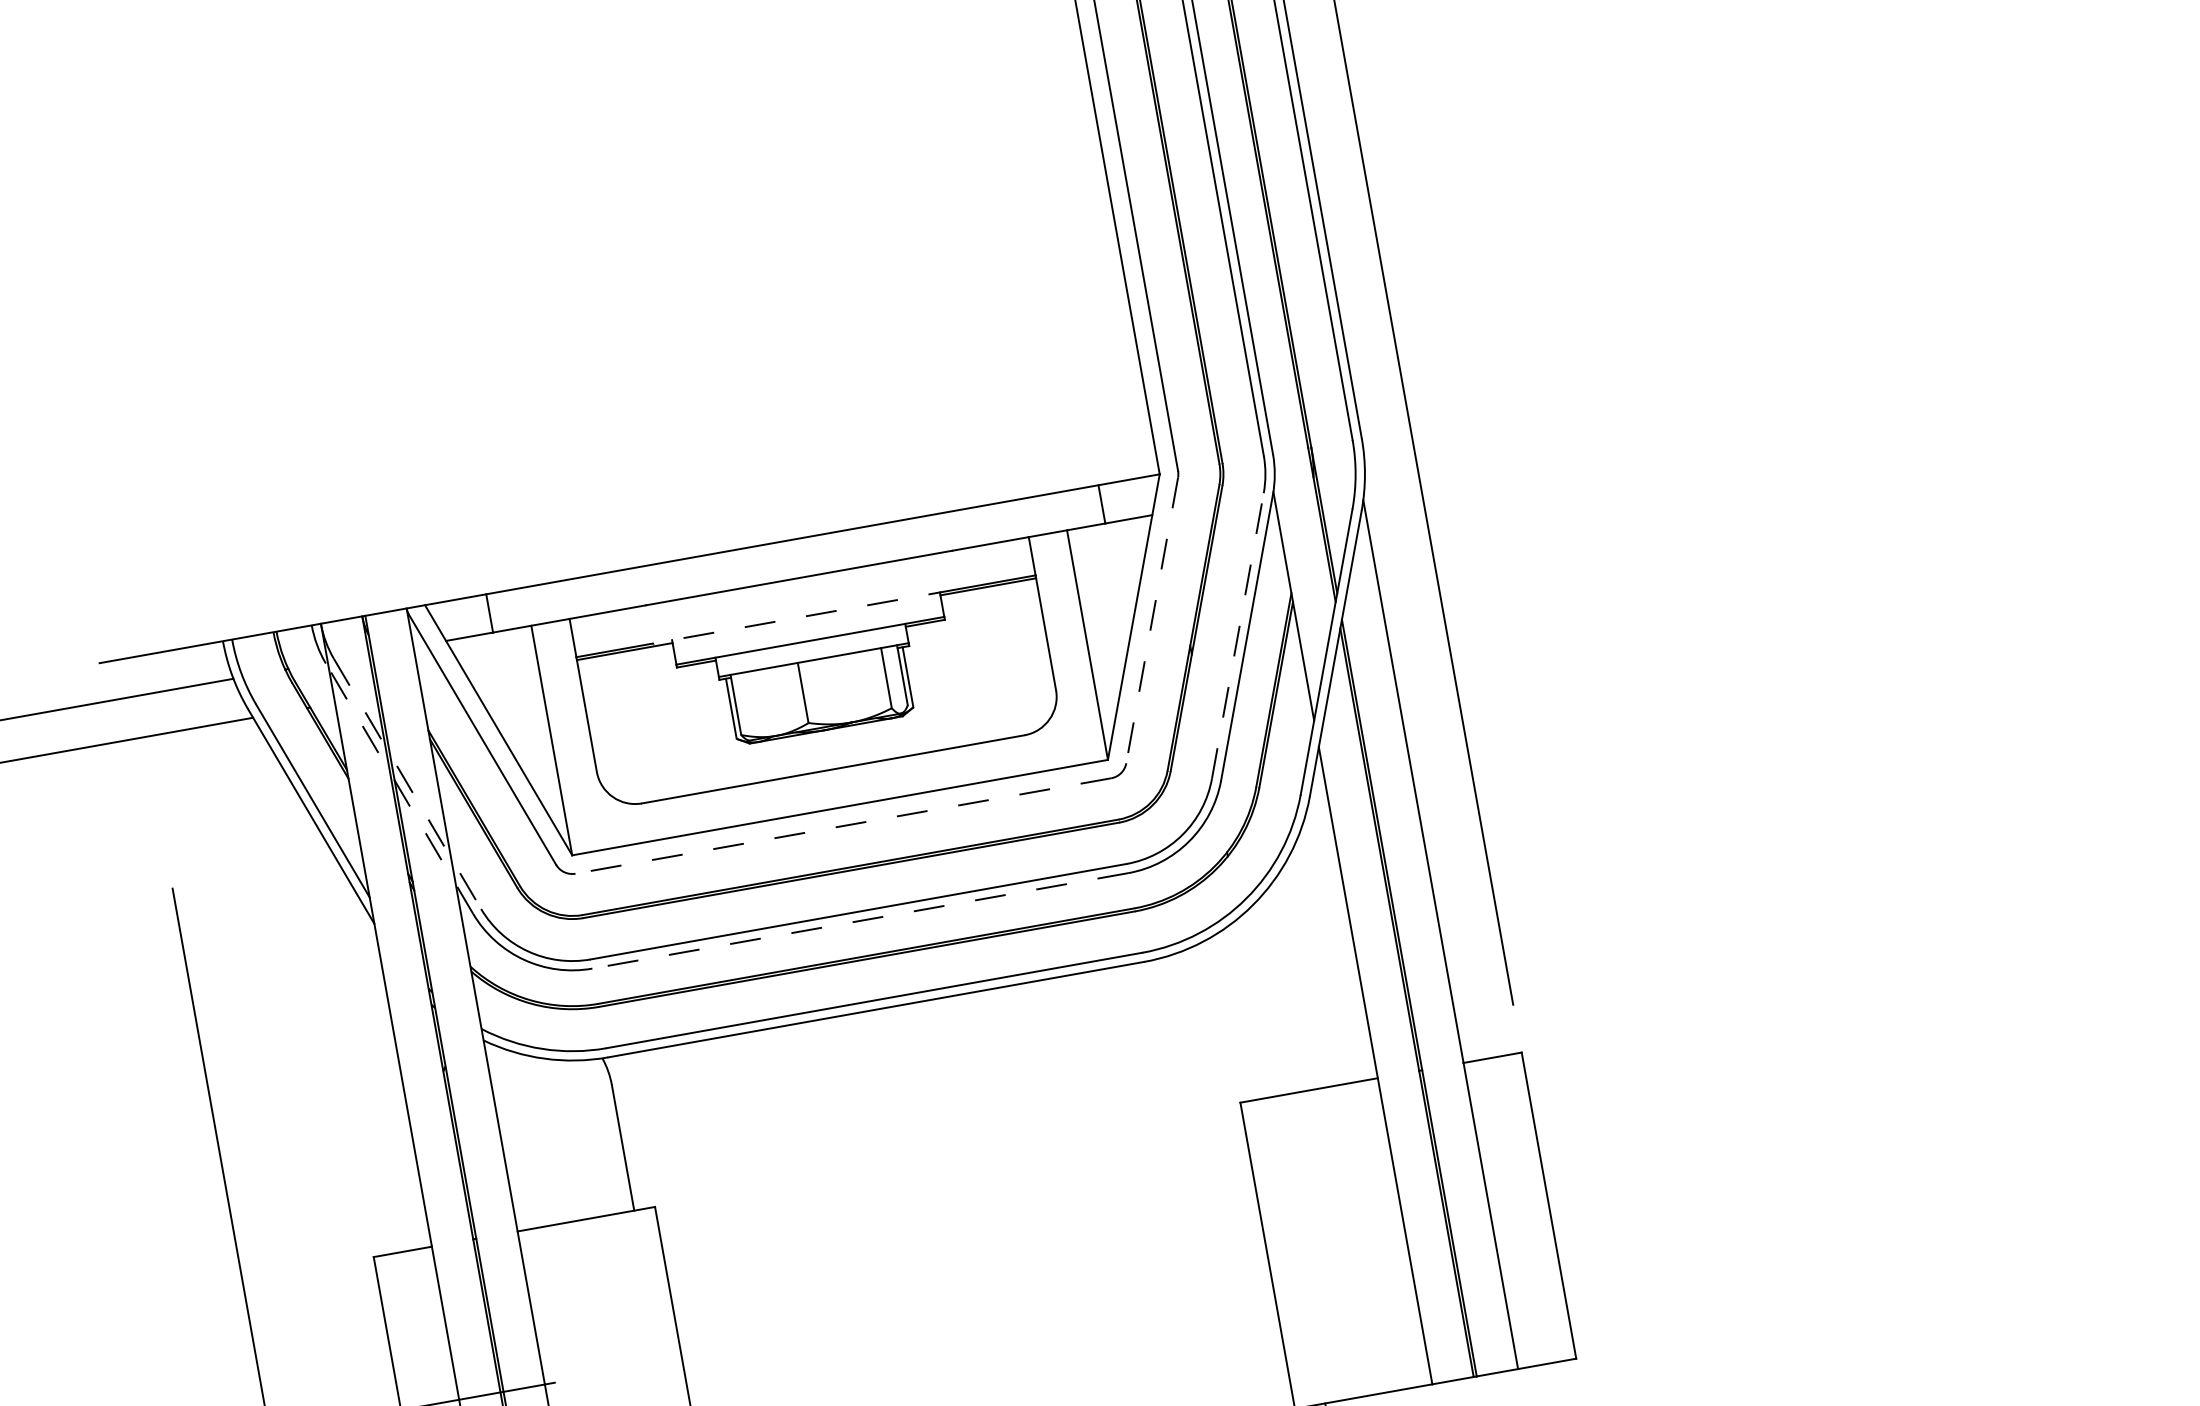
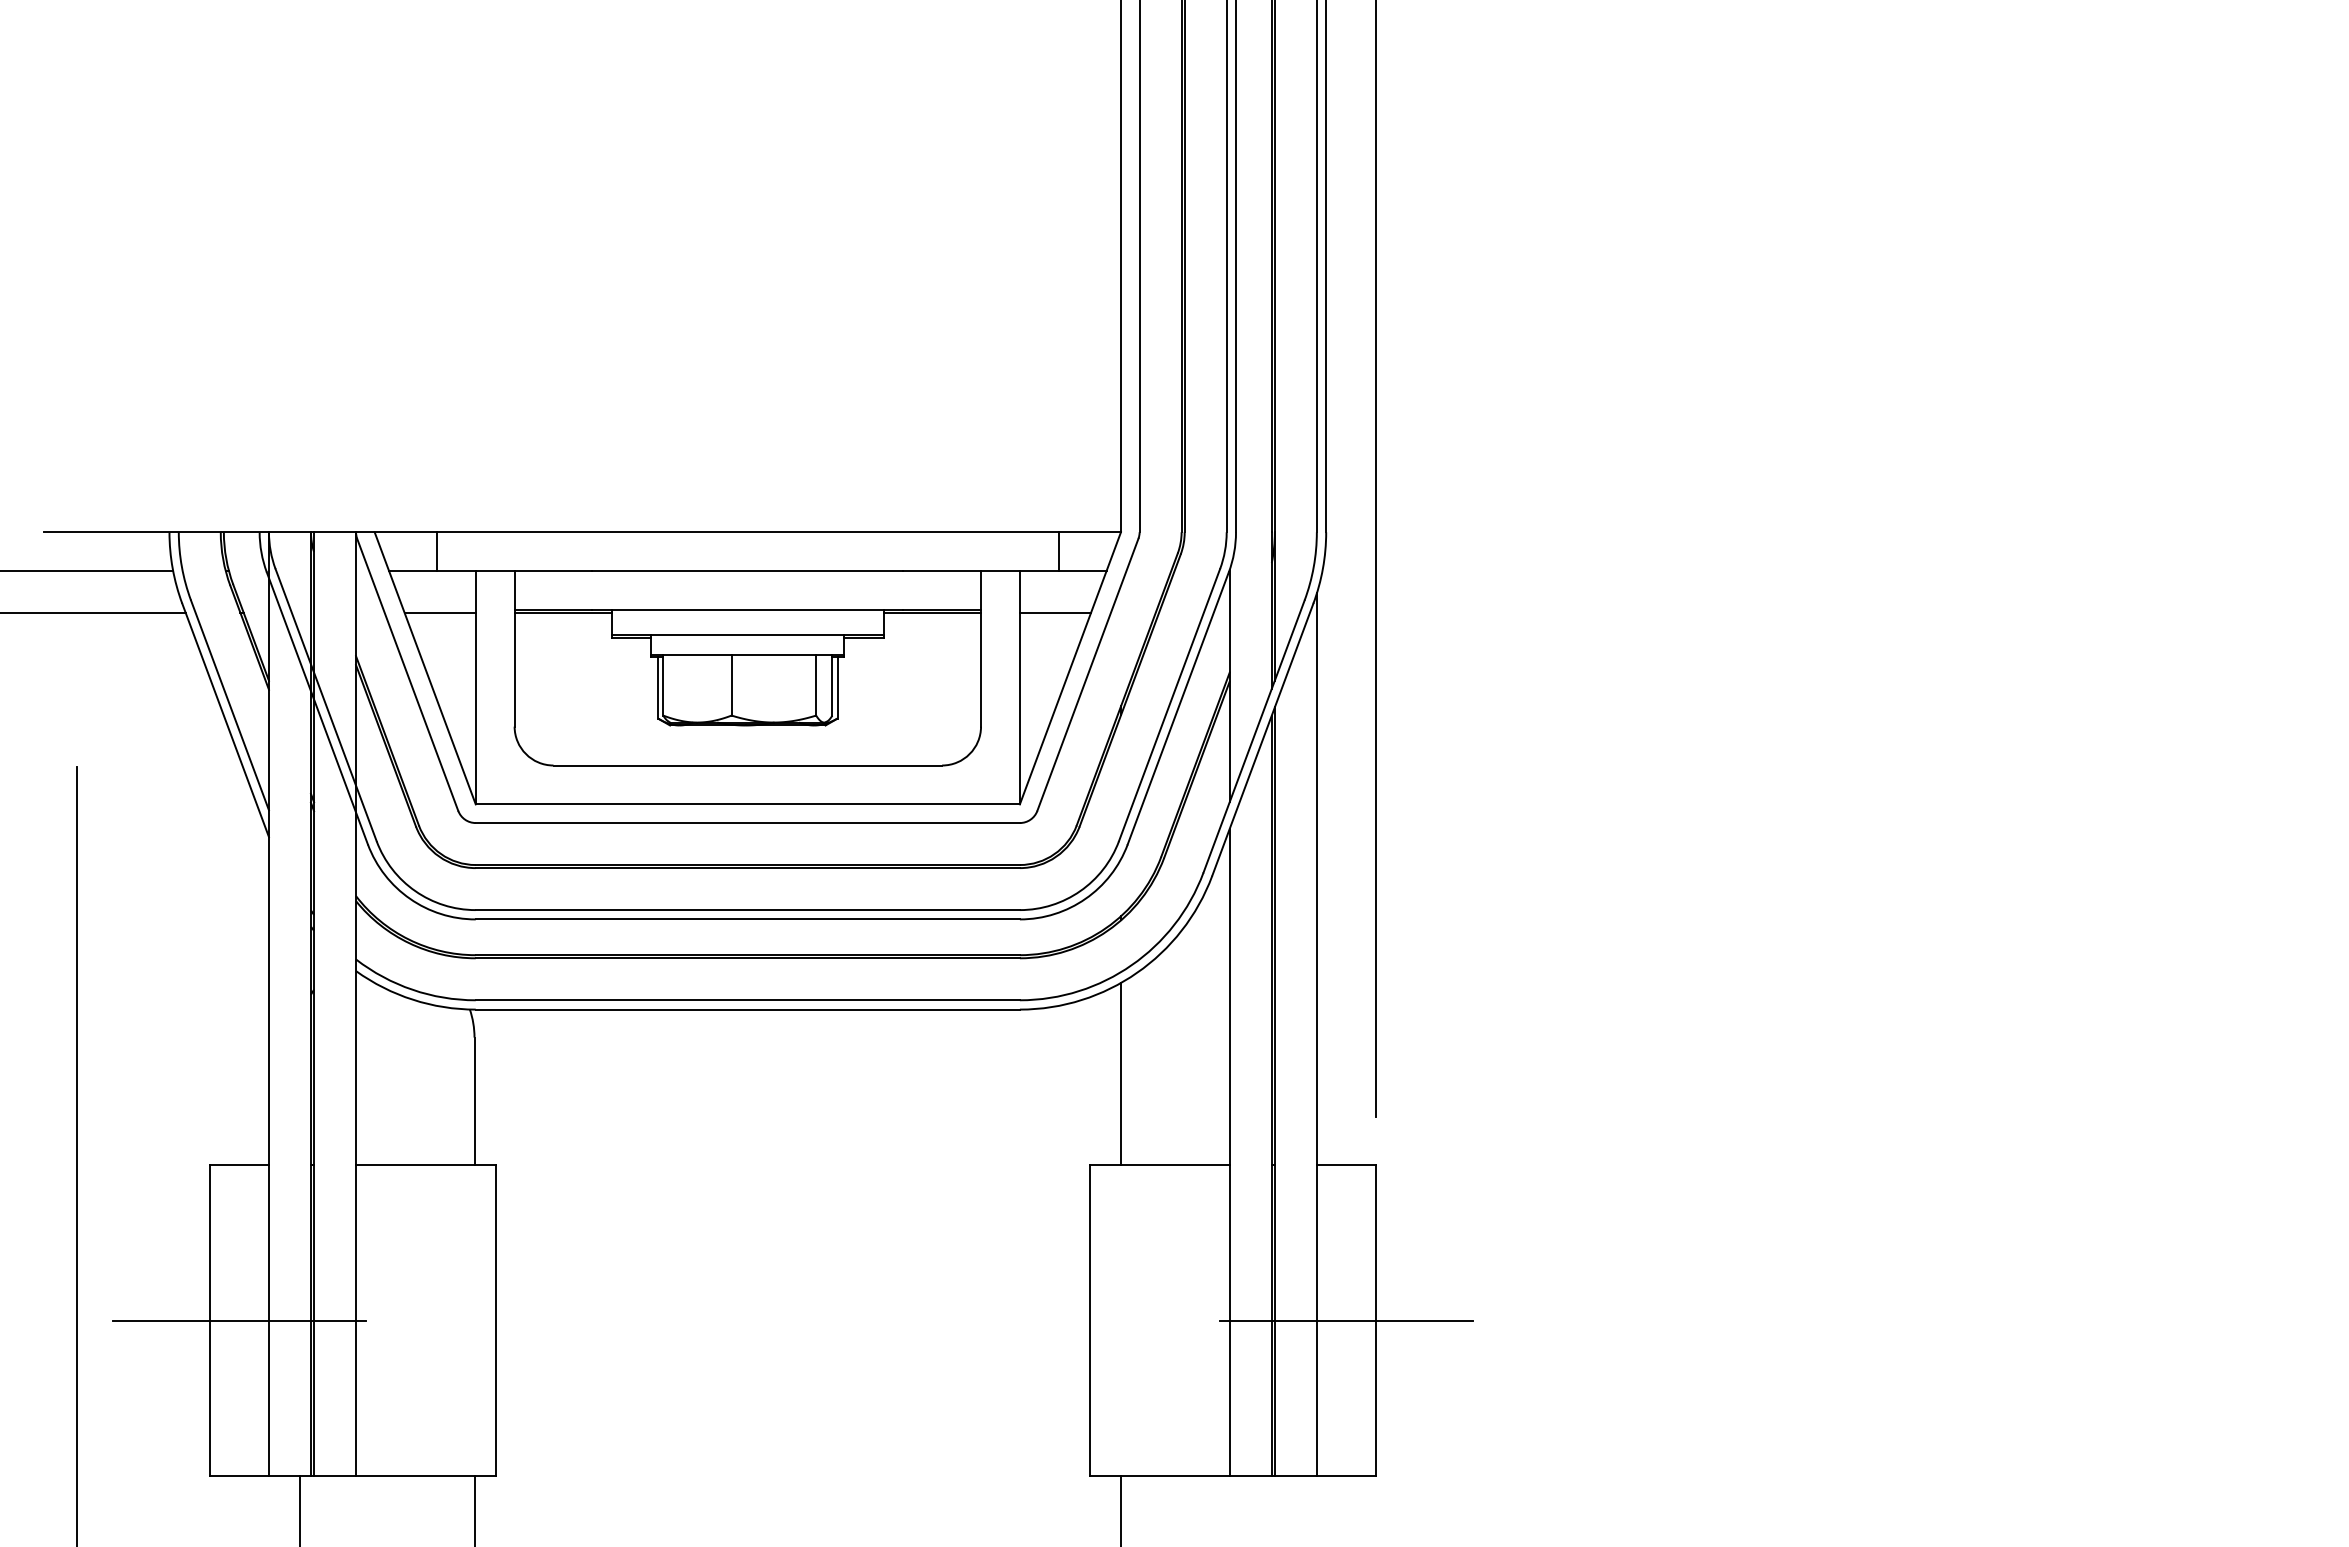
line: (1108, 565) -> (1054, 613), added
line: (805, 616) -> (747, 610), dashed -> solid
line: (1151, 621) -> (1087, 675), dashed -> solid
line: (1237, 635) -> (1169, 704), dashed -> solid
line: (503, 673) -> (439, 613), added
line: (407, 784) -> (326, 705), dashed -> solid
line: (399, 787) -> (317, 707), dashed -> solid
line: (843, 826) -> (747, 823), dashed -> solid
line: (859, 921) -> (747, 919), dashed -> solid
line: (1254, 1008) -> (1120, 1074), added
line: (1519, 1210) -> (1346, 1320), added

